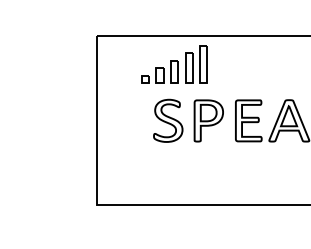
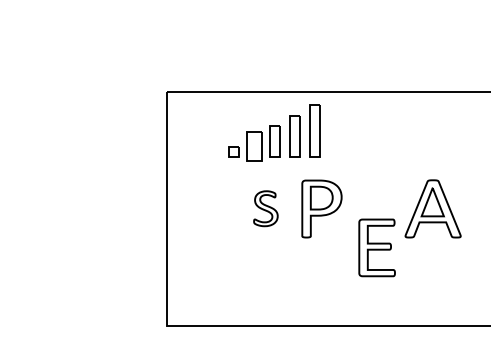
part: (160, 75) -> (254, 146), size x1.4
part: (168, 120) -> (265, 208), size x0.6
part: (248, 120) -> (376, 247), moved

